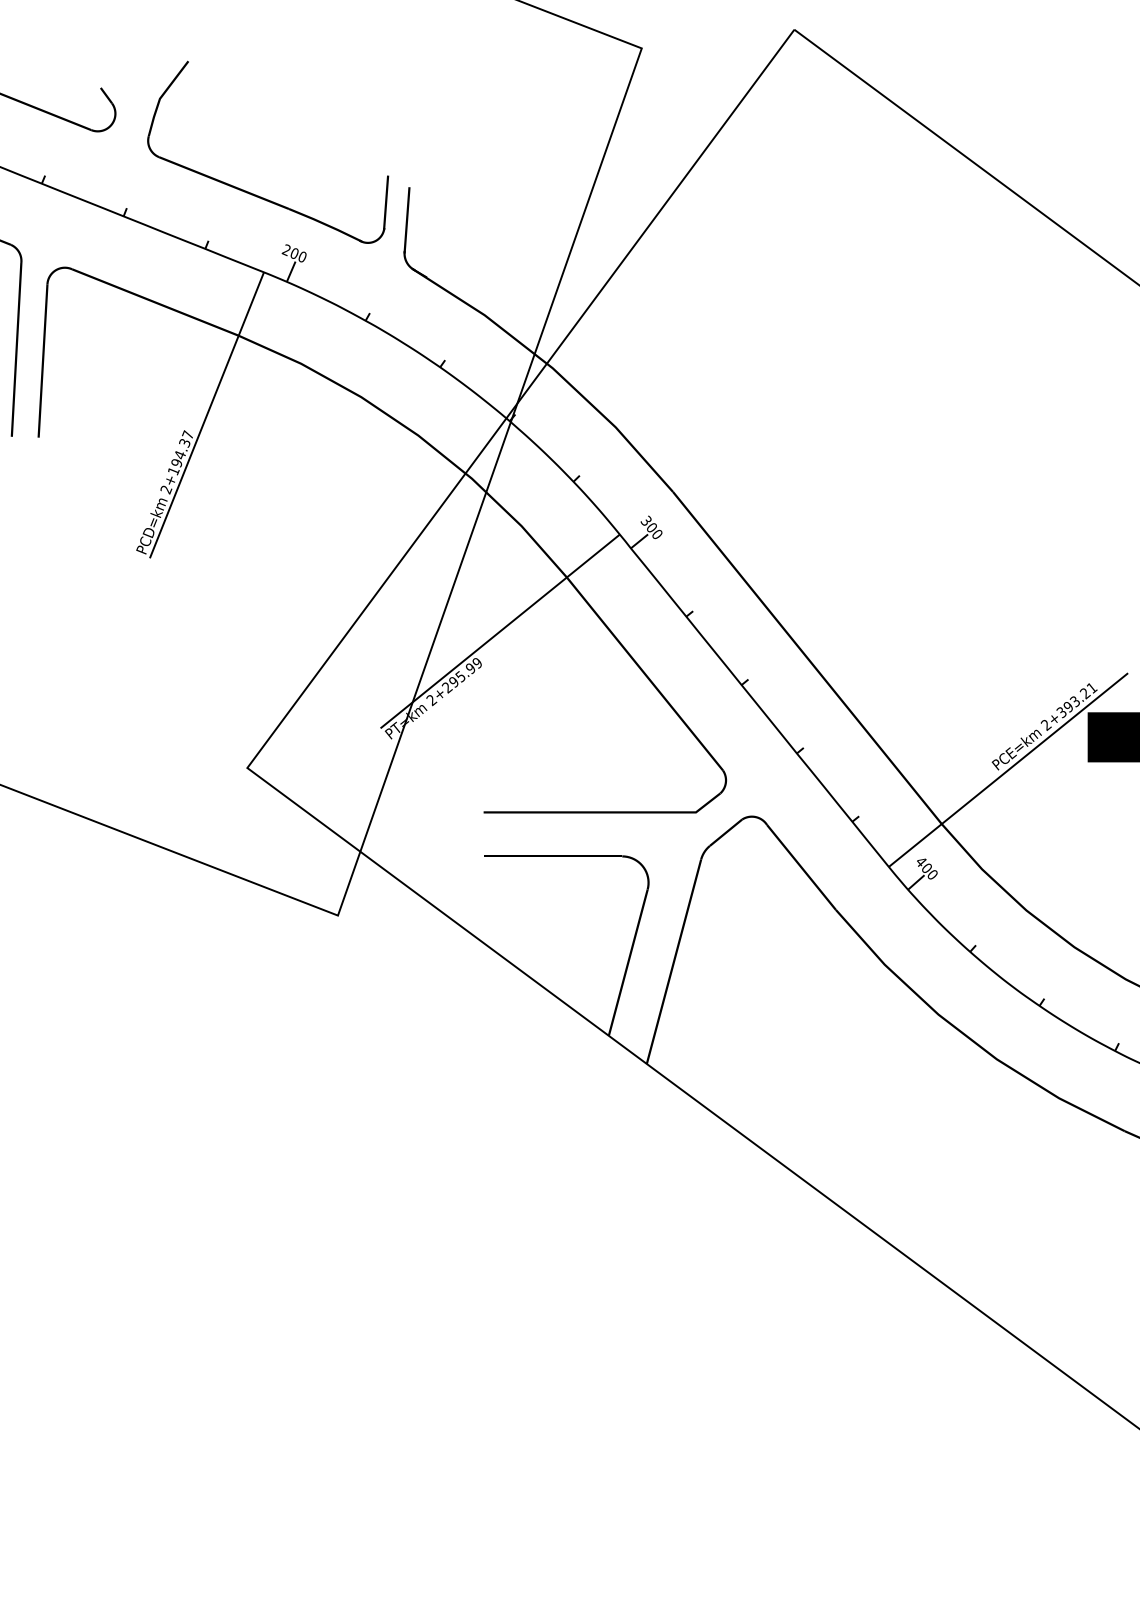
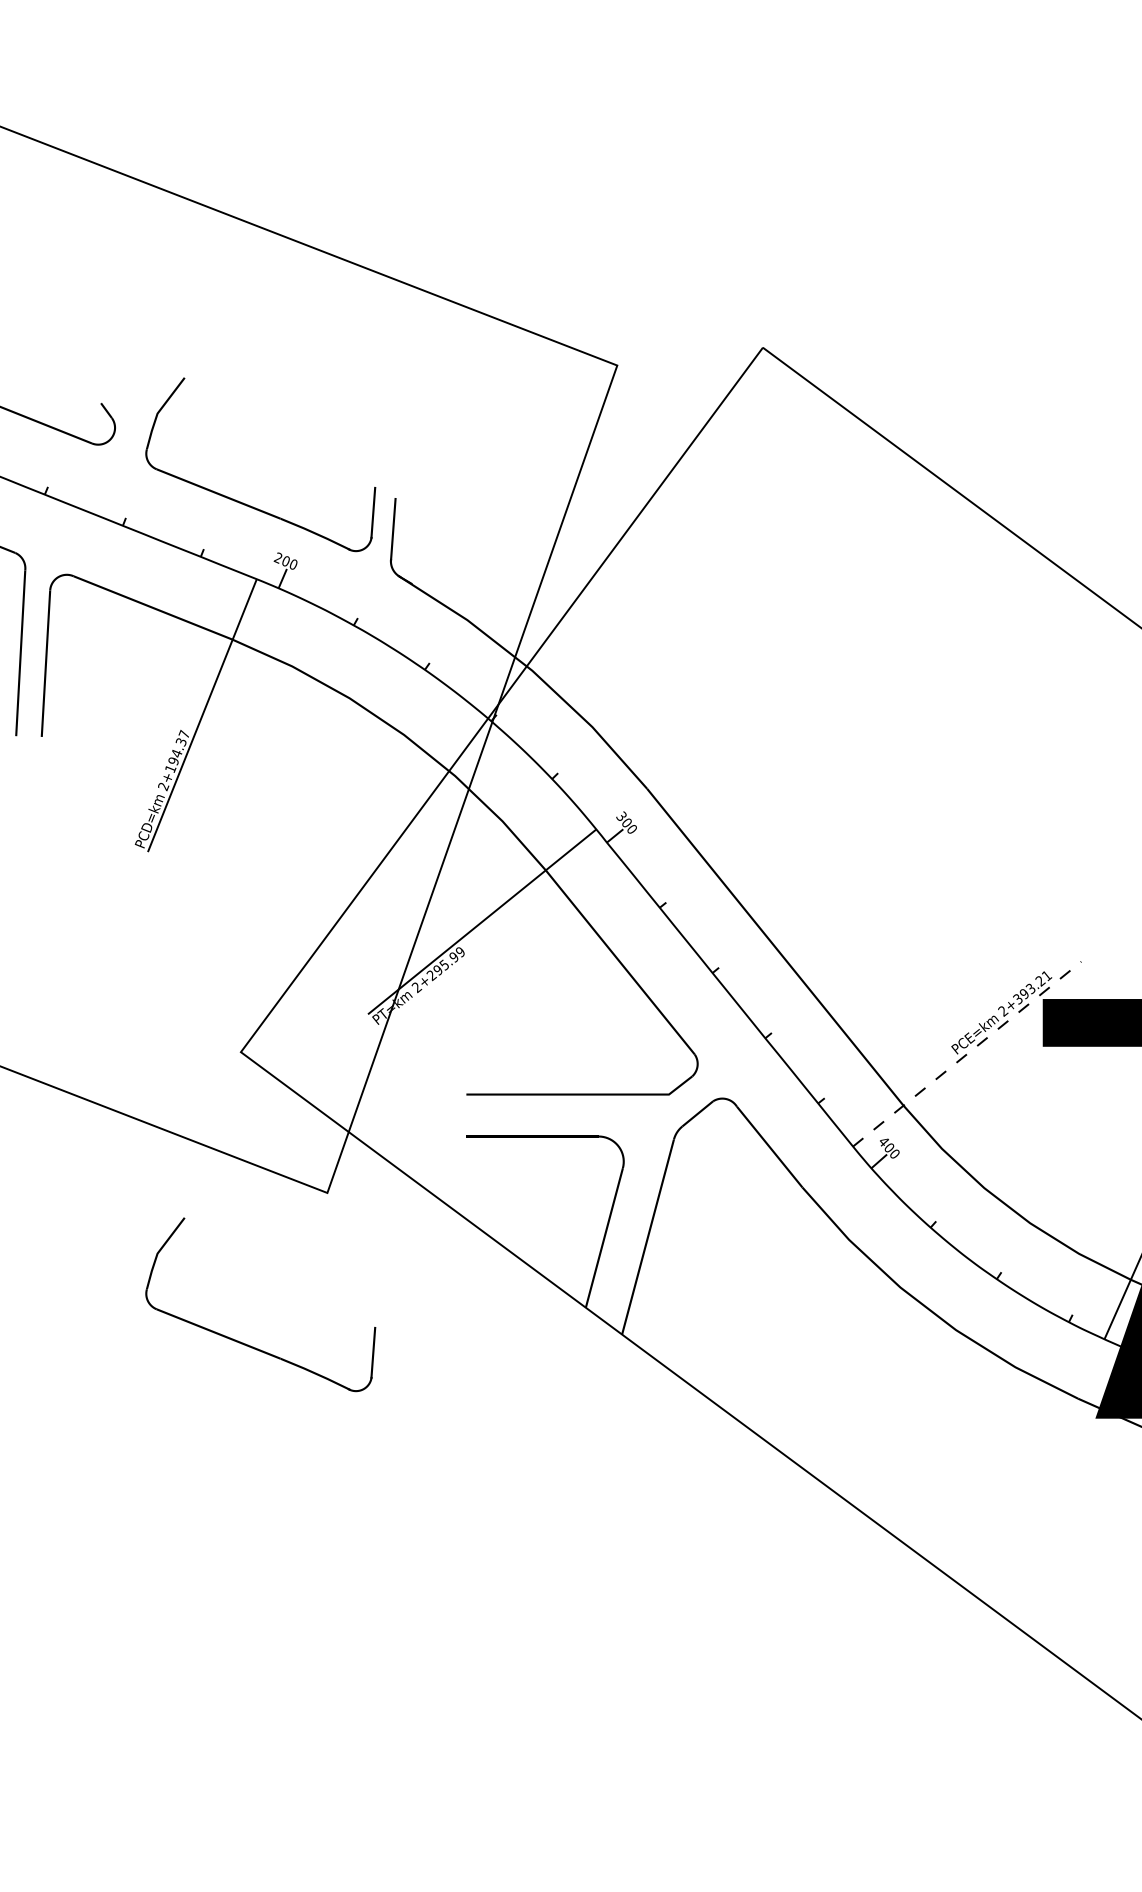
line: (1008, 770) -> (967, 1054), solid -> dashed
part: (250, 1072) -> (243, 1342), added

